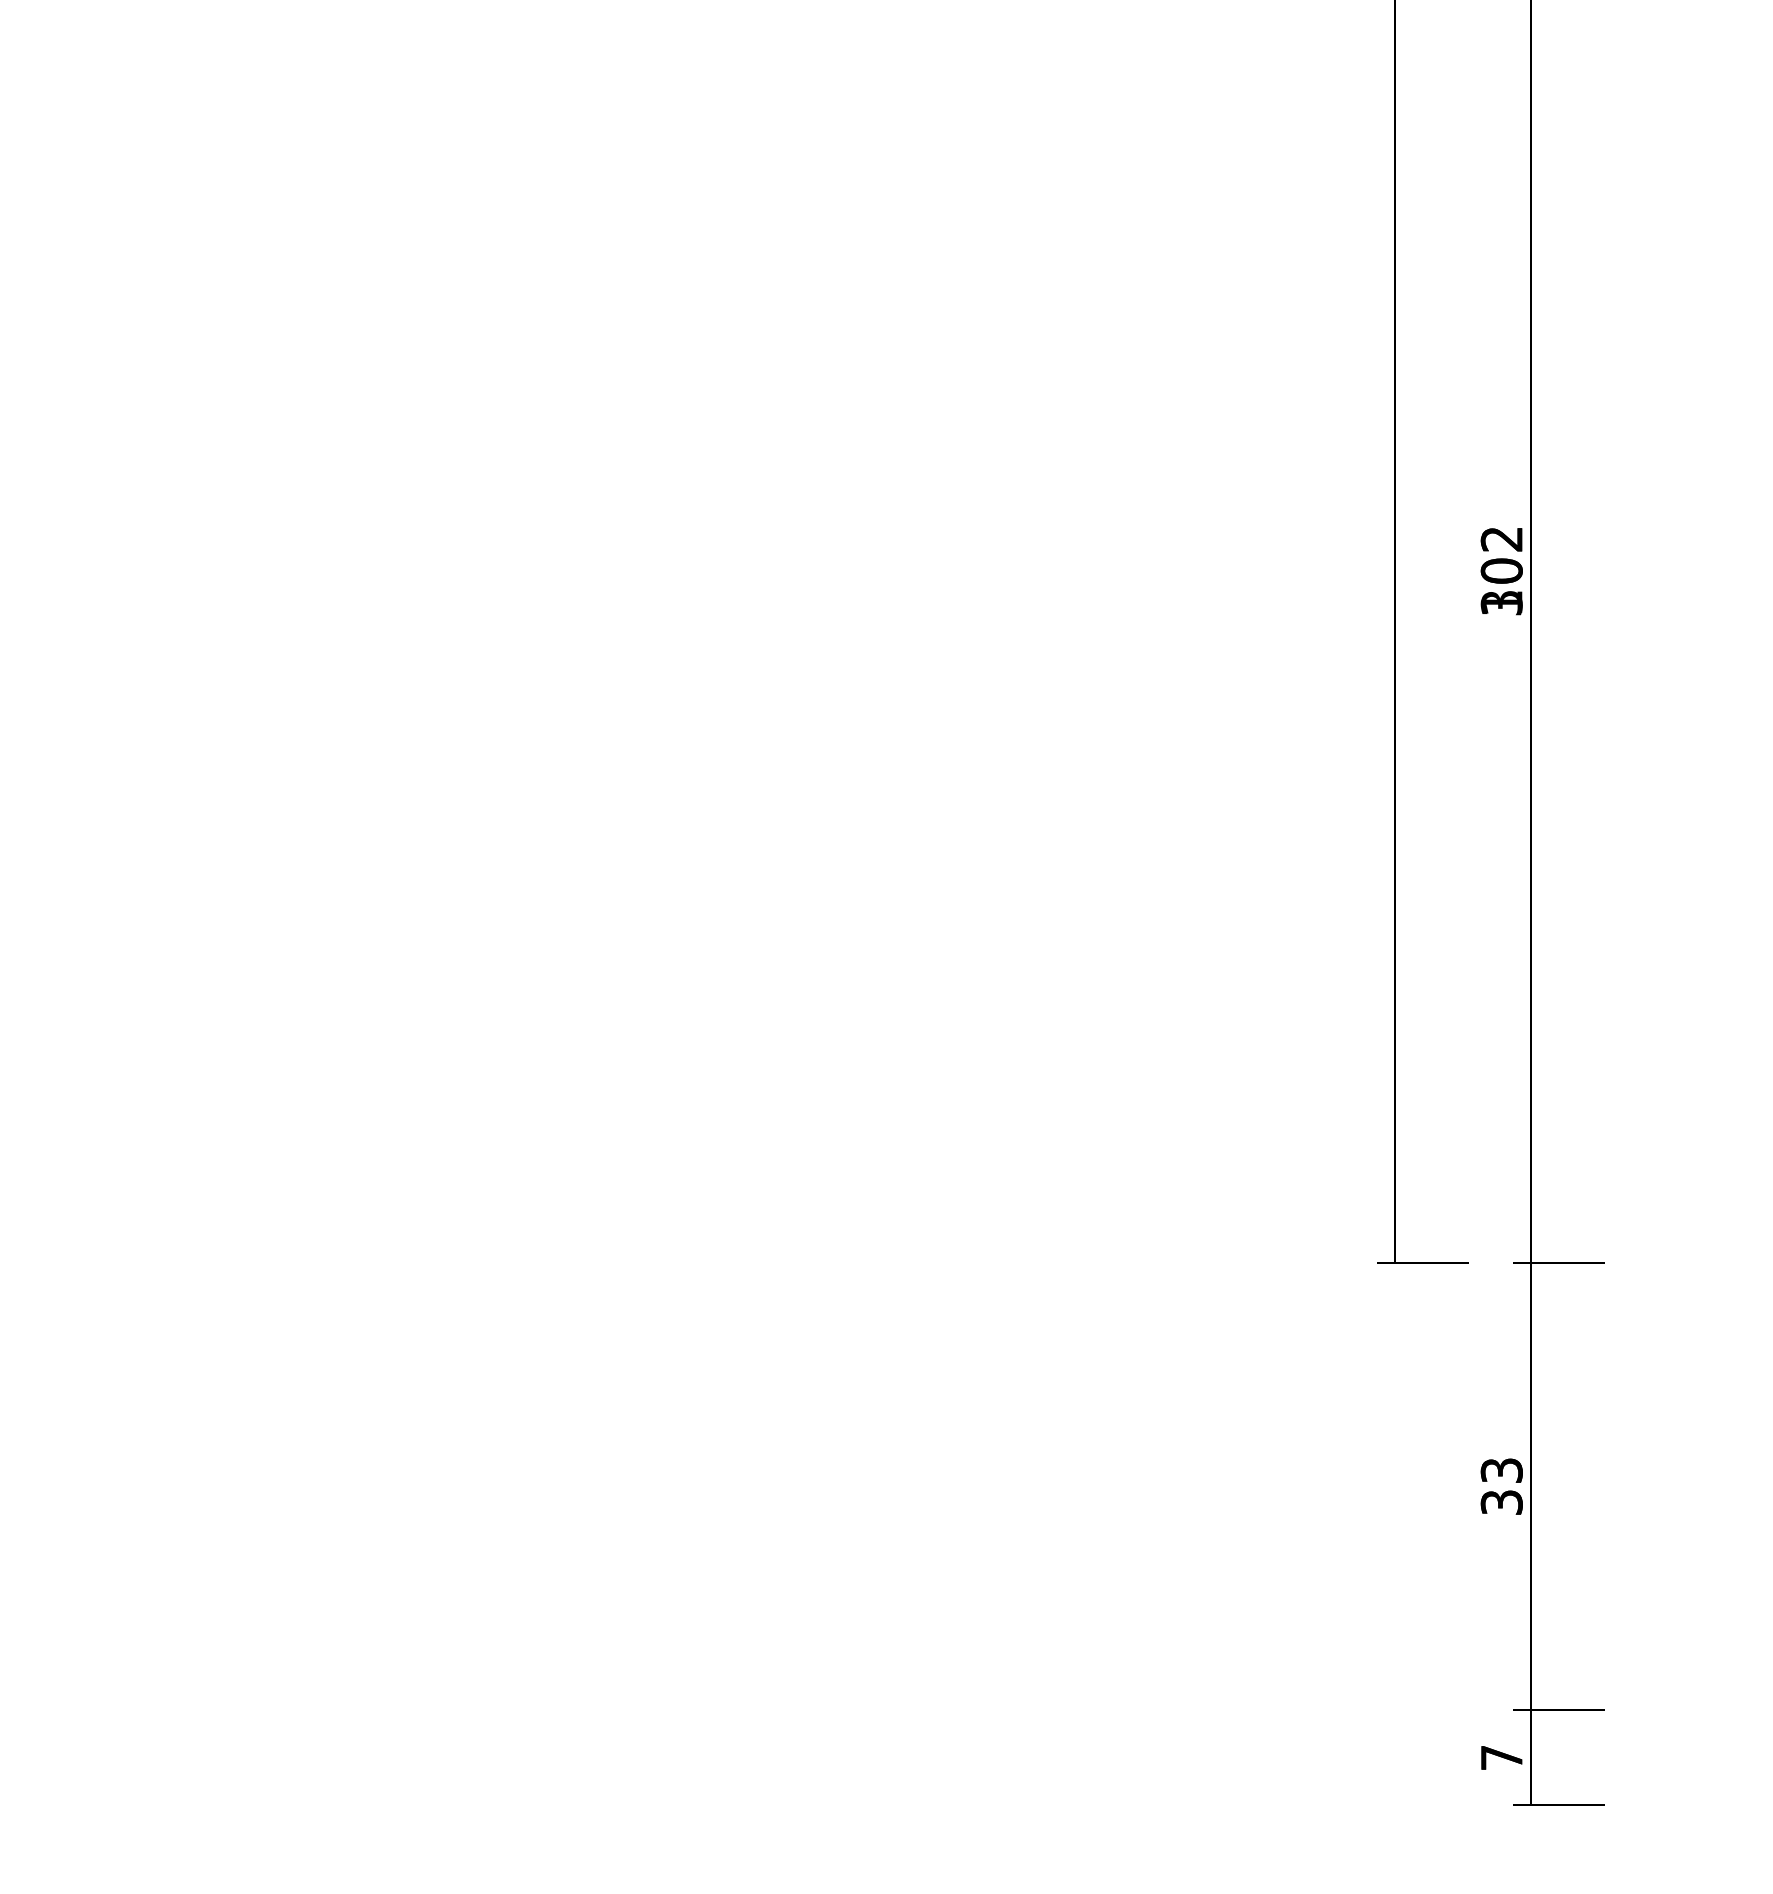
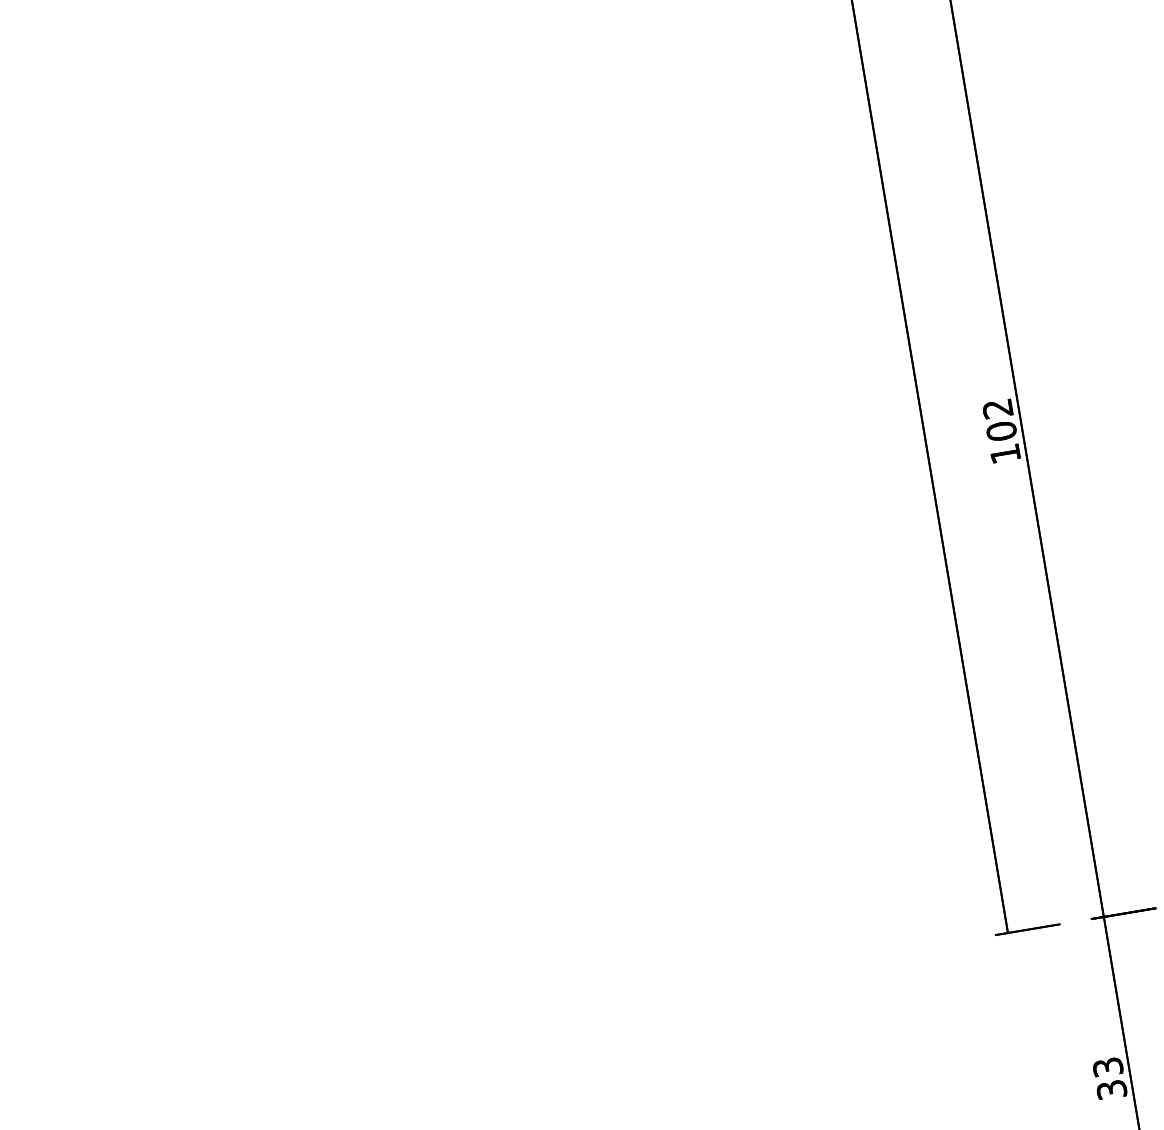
text: (1501, 603) -> (1005, 454), 302 -> 102

